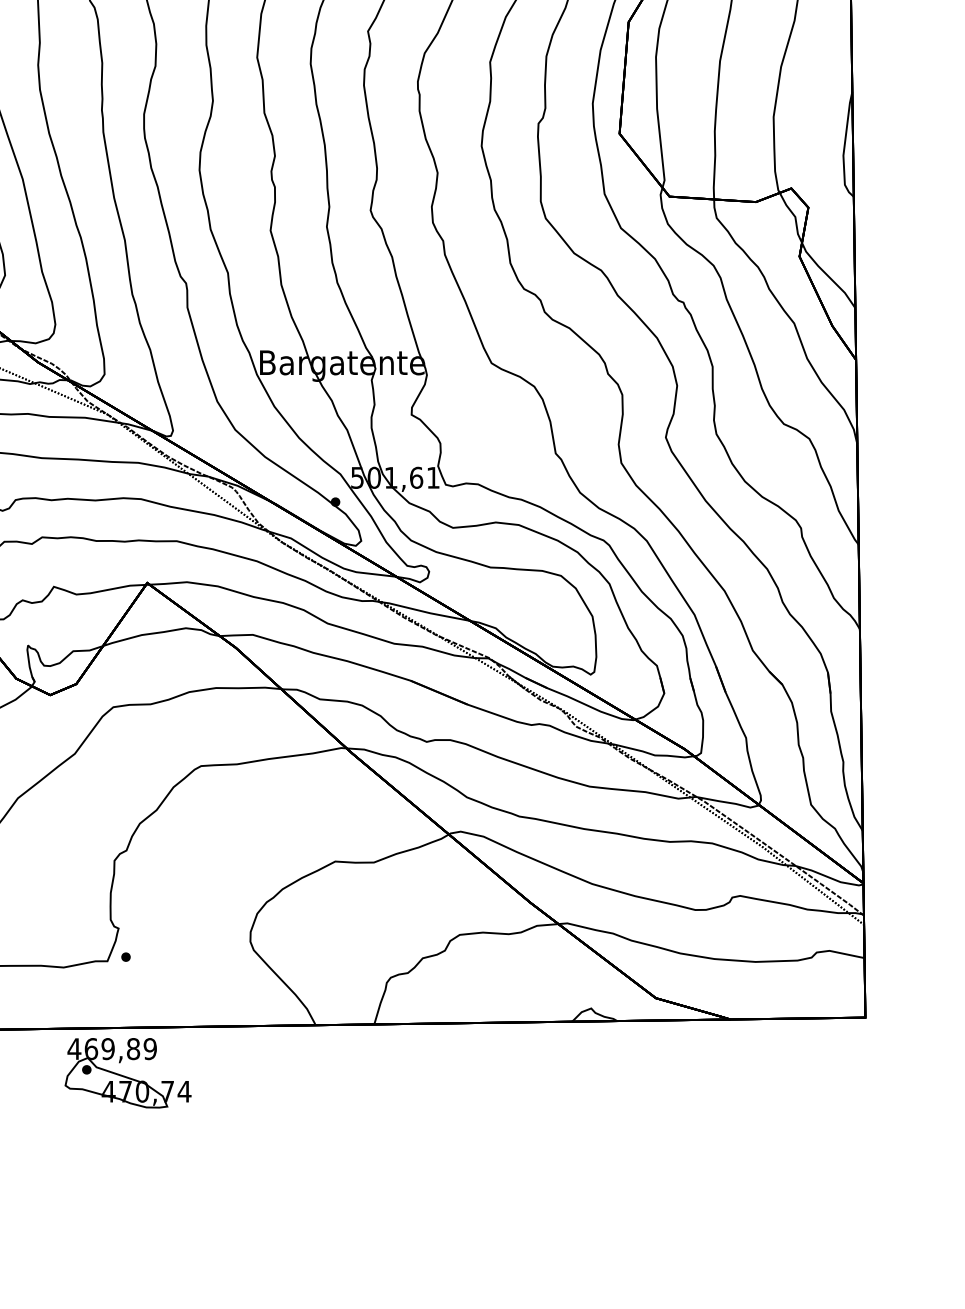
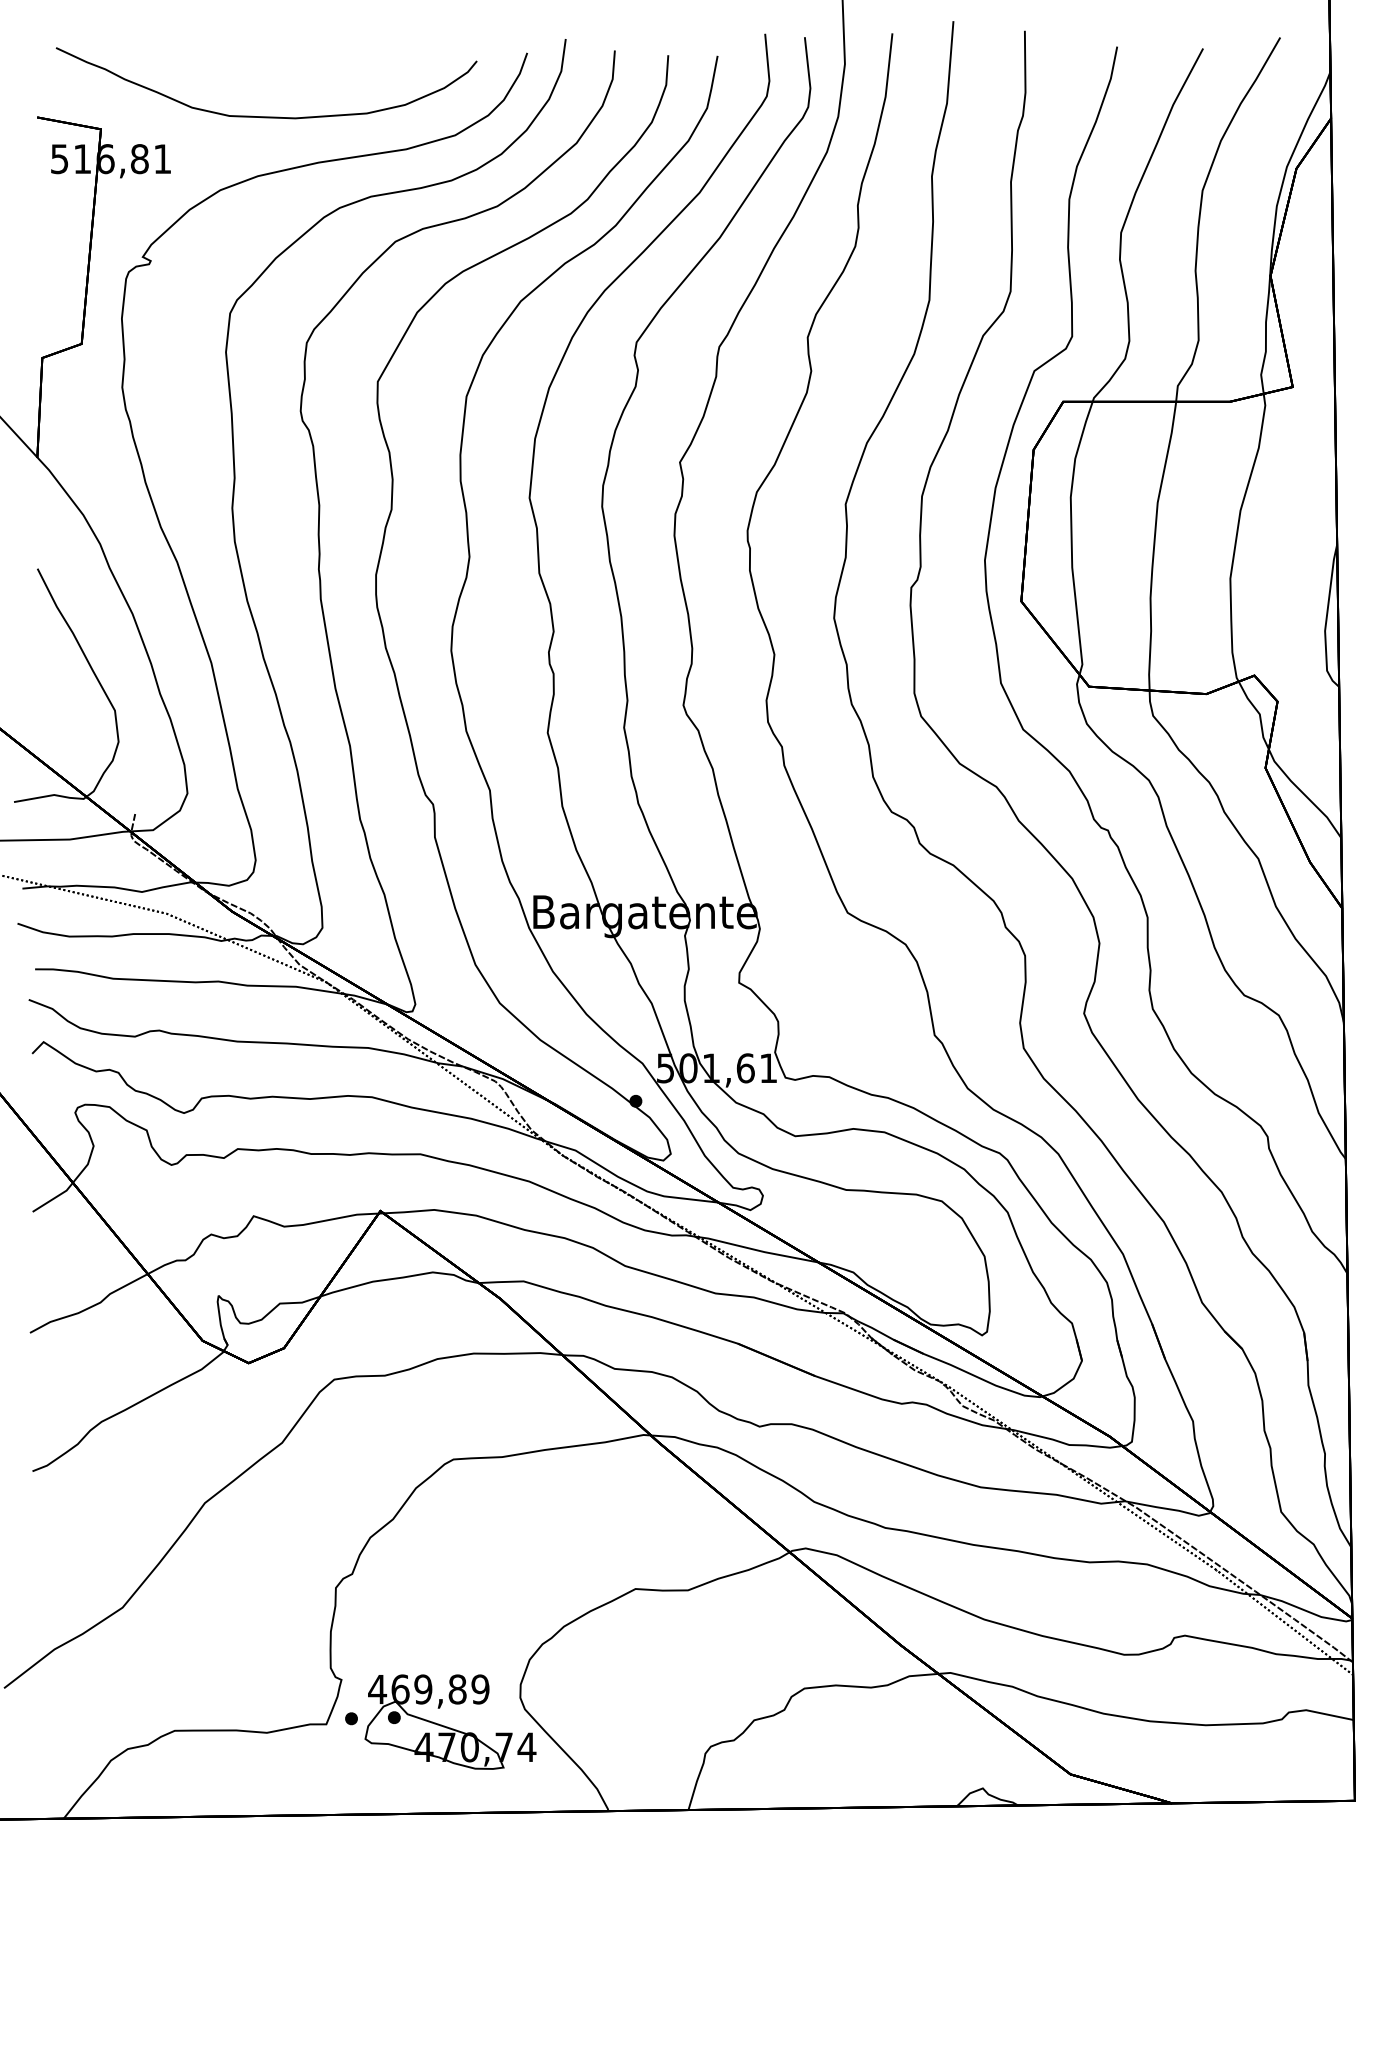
part: (128, 1072) -> (450, 1721), moved

